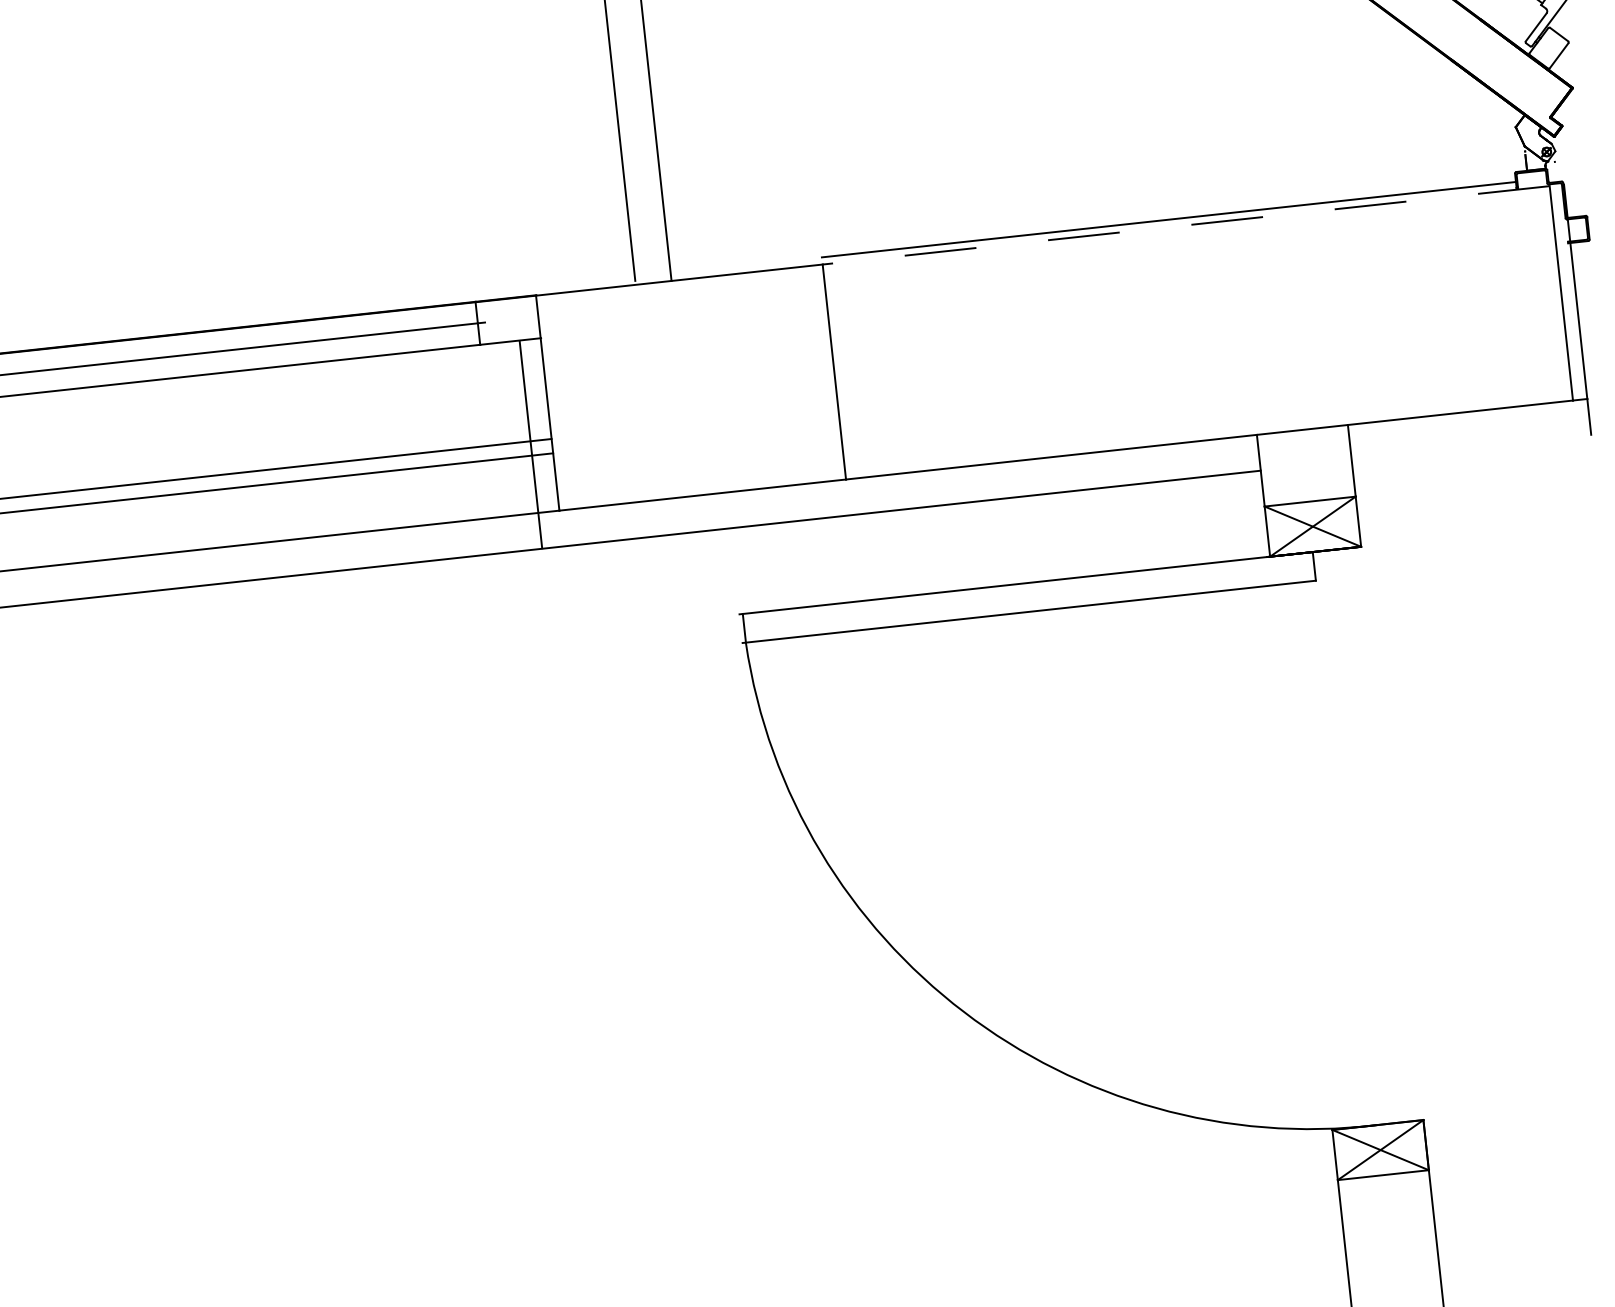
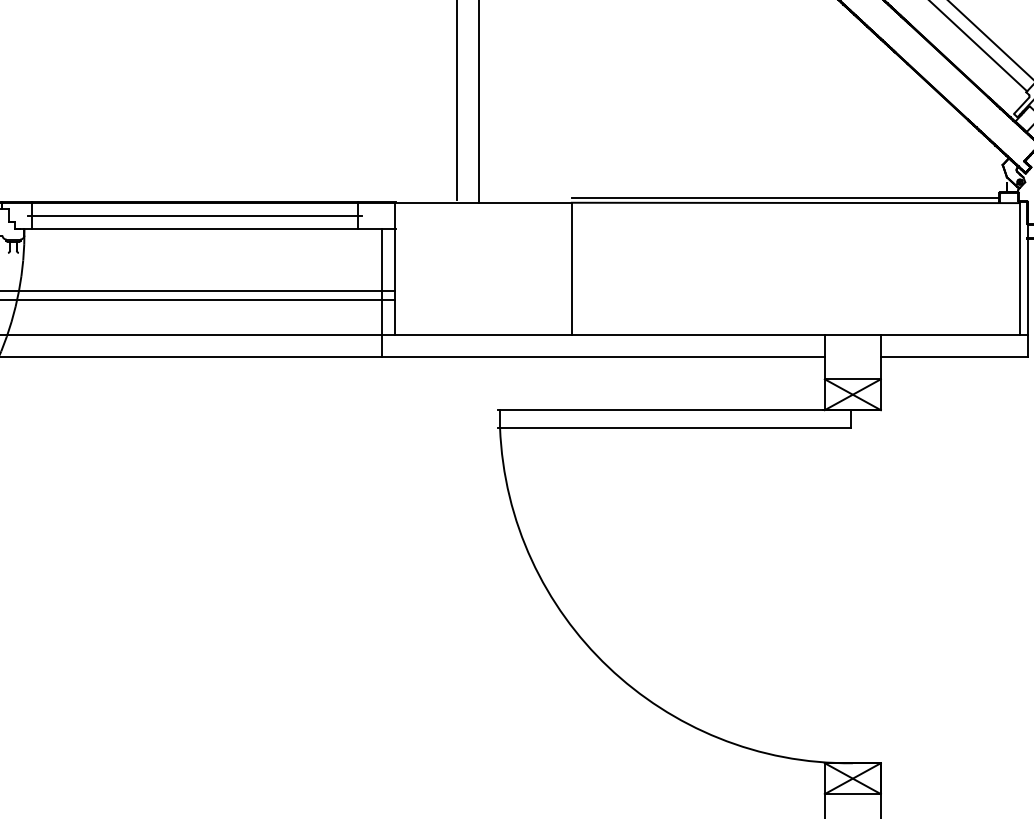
line: (1185, 224) -> (795, 202), dashed -> solid
line: (1471, 448) -> (954, 357), added

